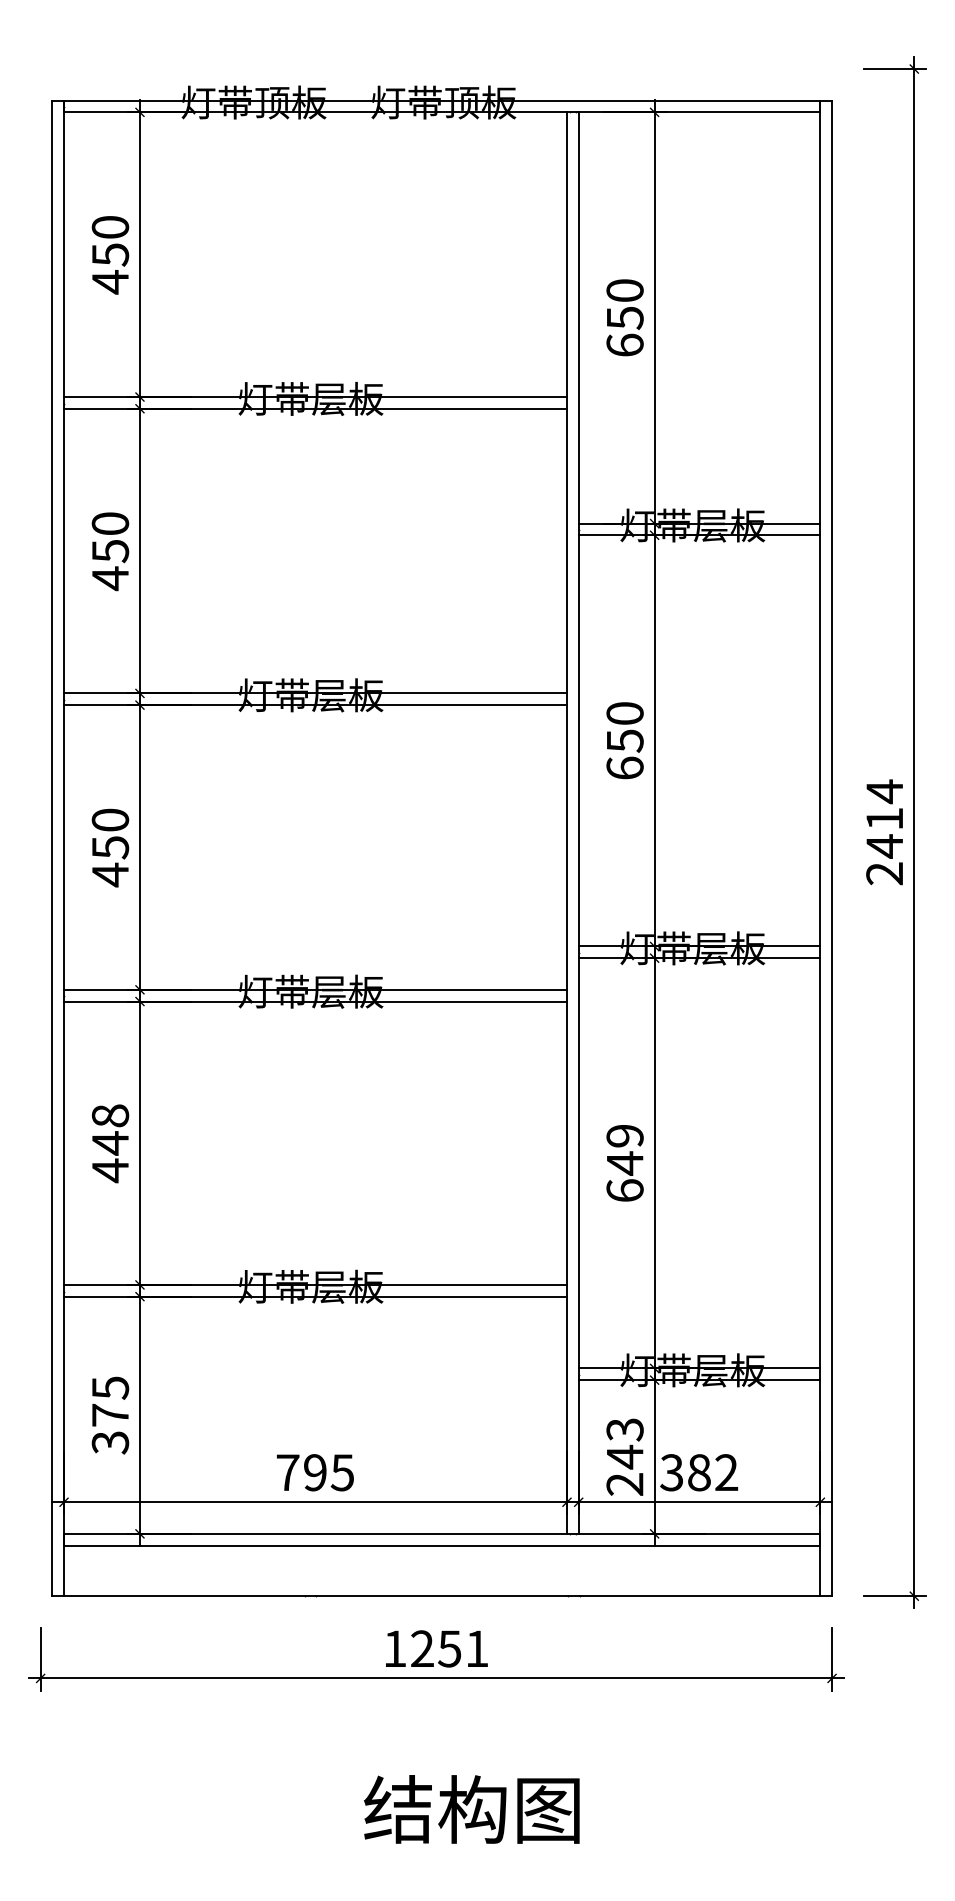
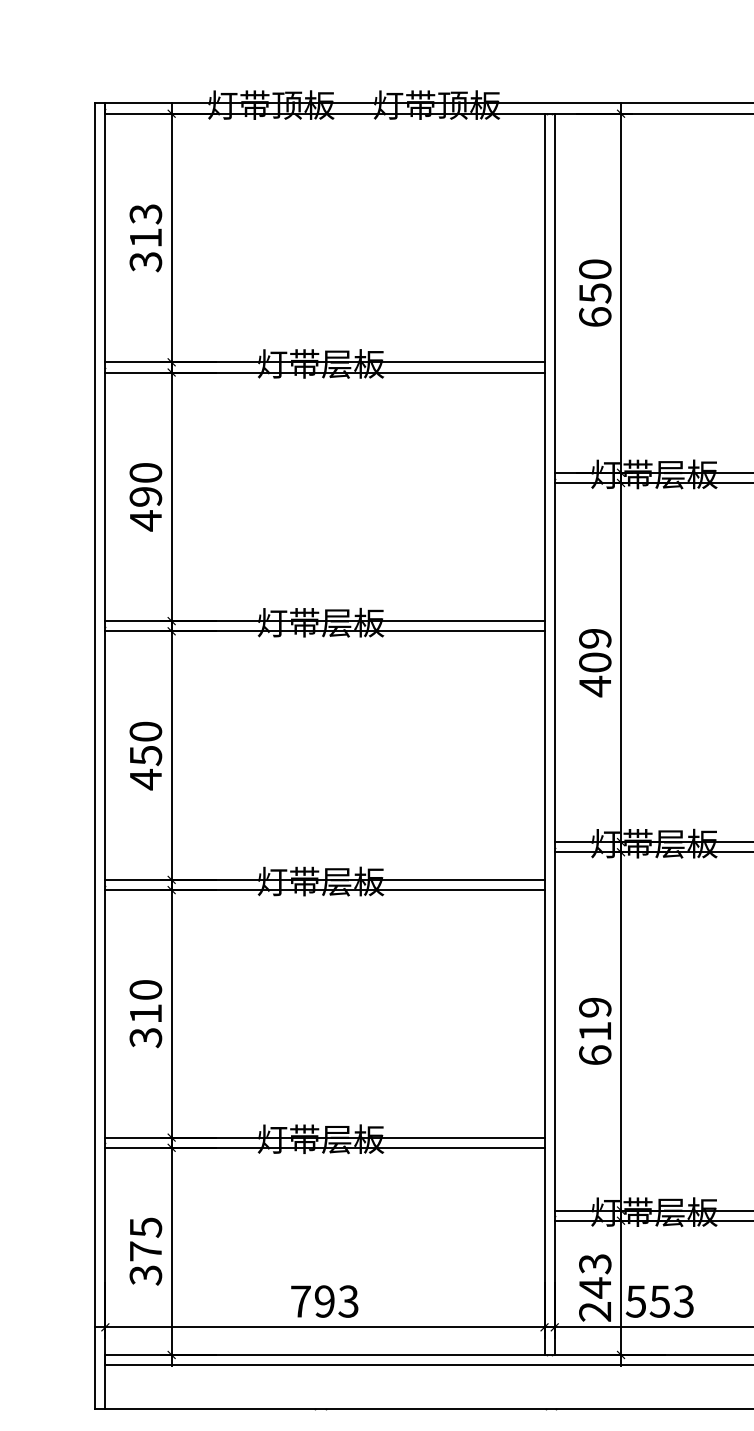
text: (110, 255) -> (145, 238), 450 -> 313
text: (110, 551) -> (145, 497), 450 -> 490
text: (624, 741) -> (594, 663), 650 -> 409
text: (110, 1143) -> (145, 1014), 448 -> 310
text: (625, 1163) -> (595, 1031), 649 -> 619
text: (342, 1472) -> (348, 1301), 795 -> 793
text: (699, 1472) -> (660, 1301), 382 -> 553

